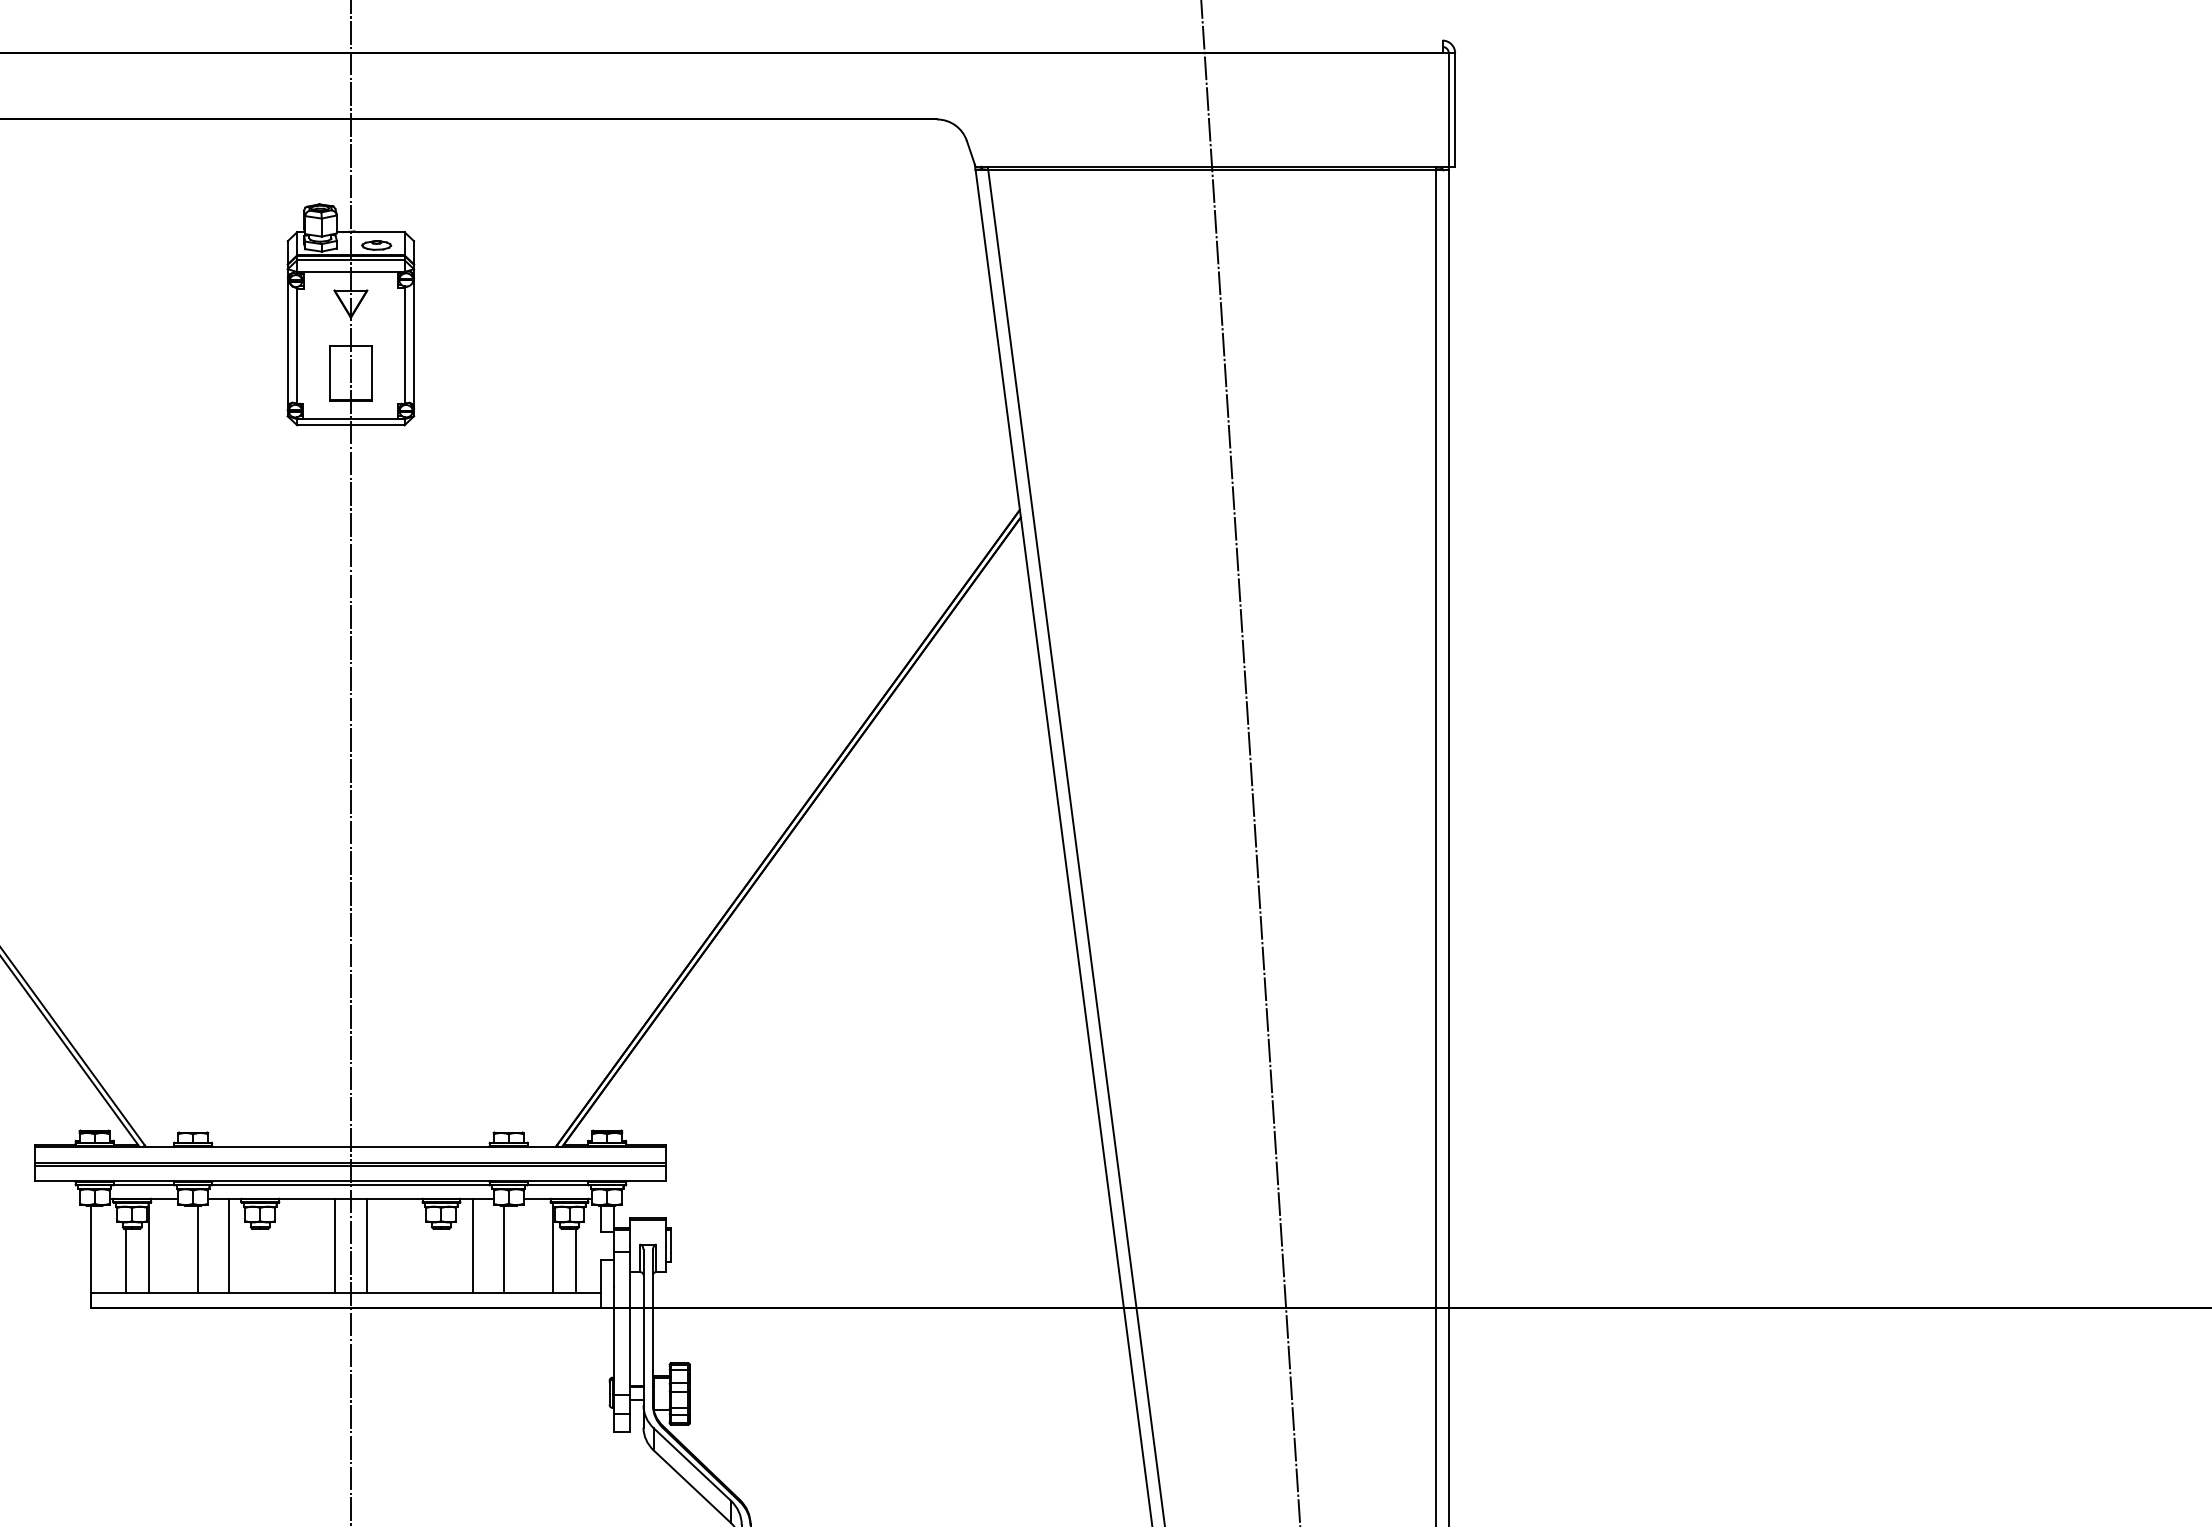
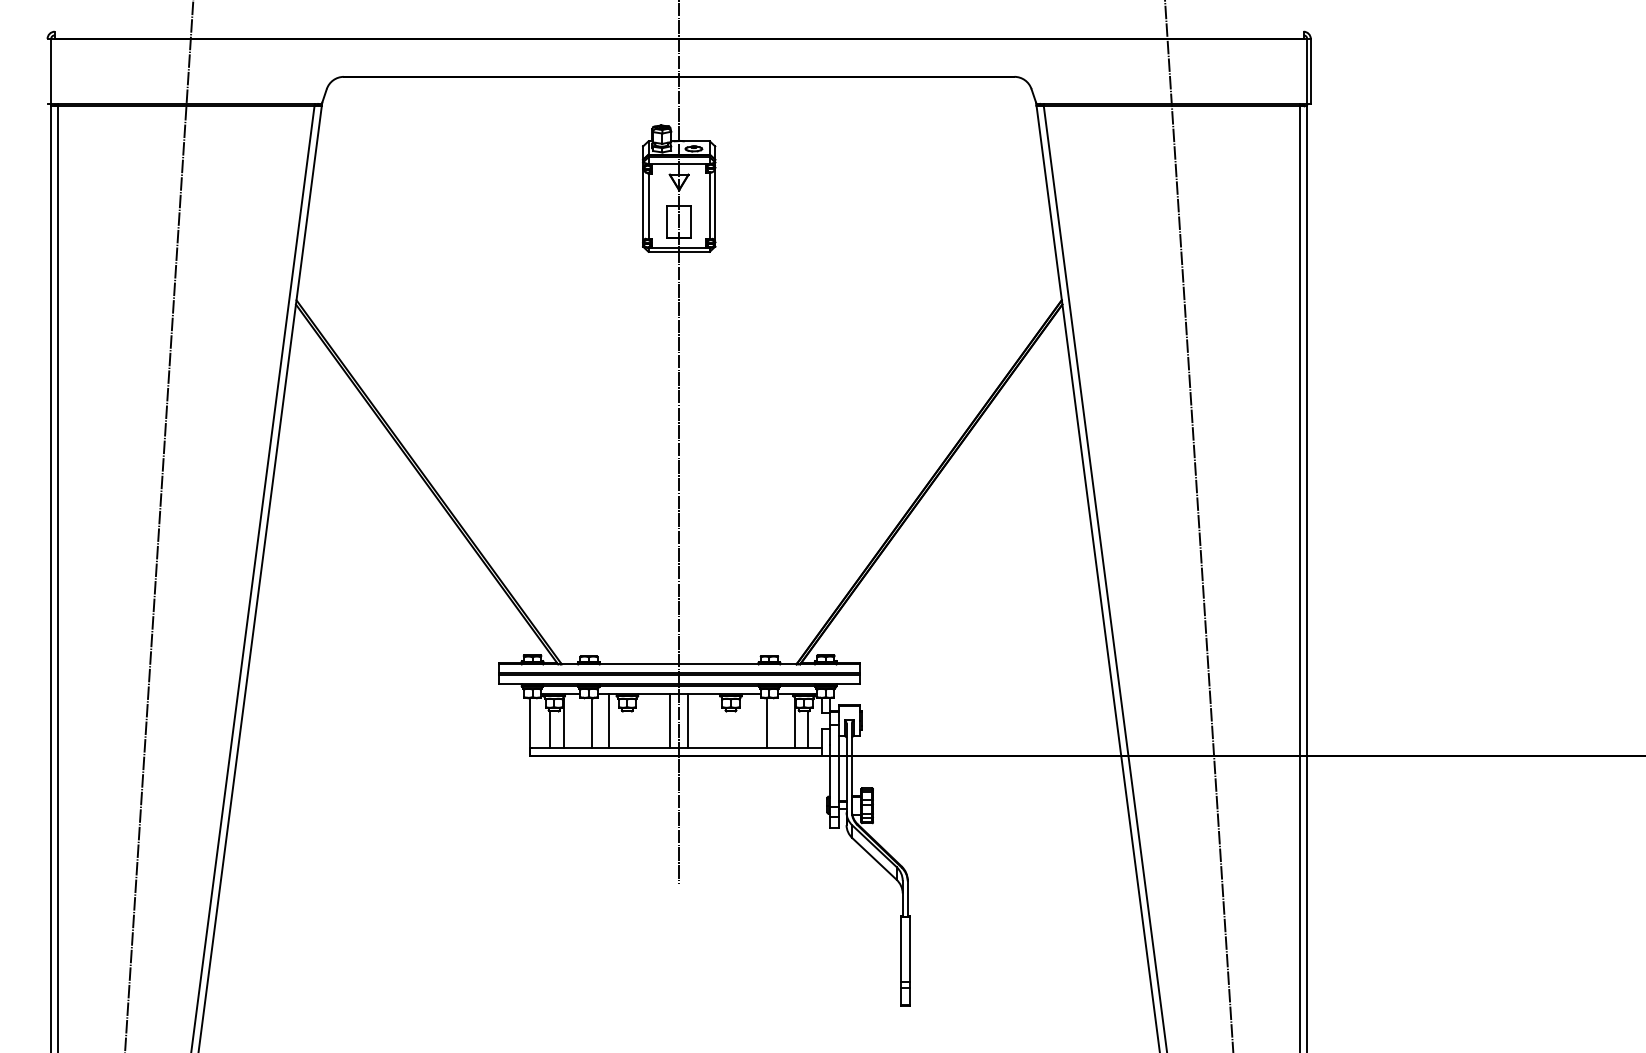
line: (473, 1246) -> (749, 721), removed

